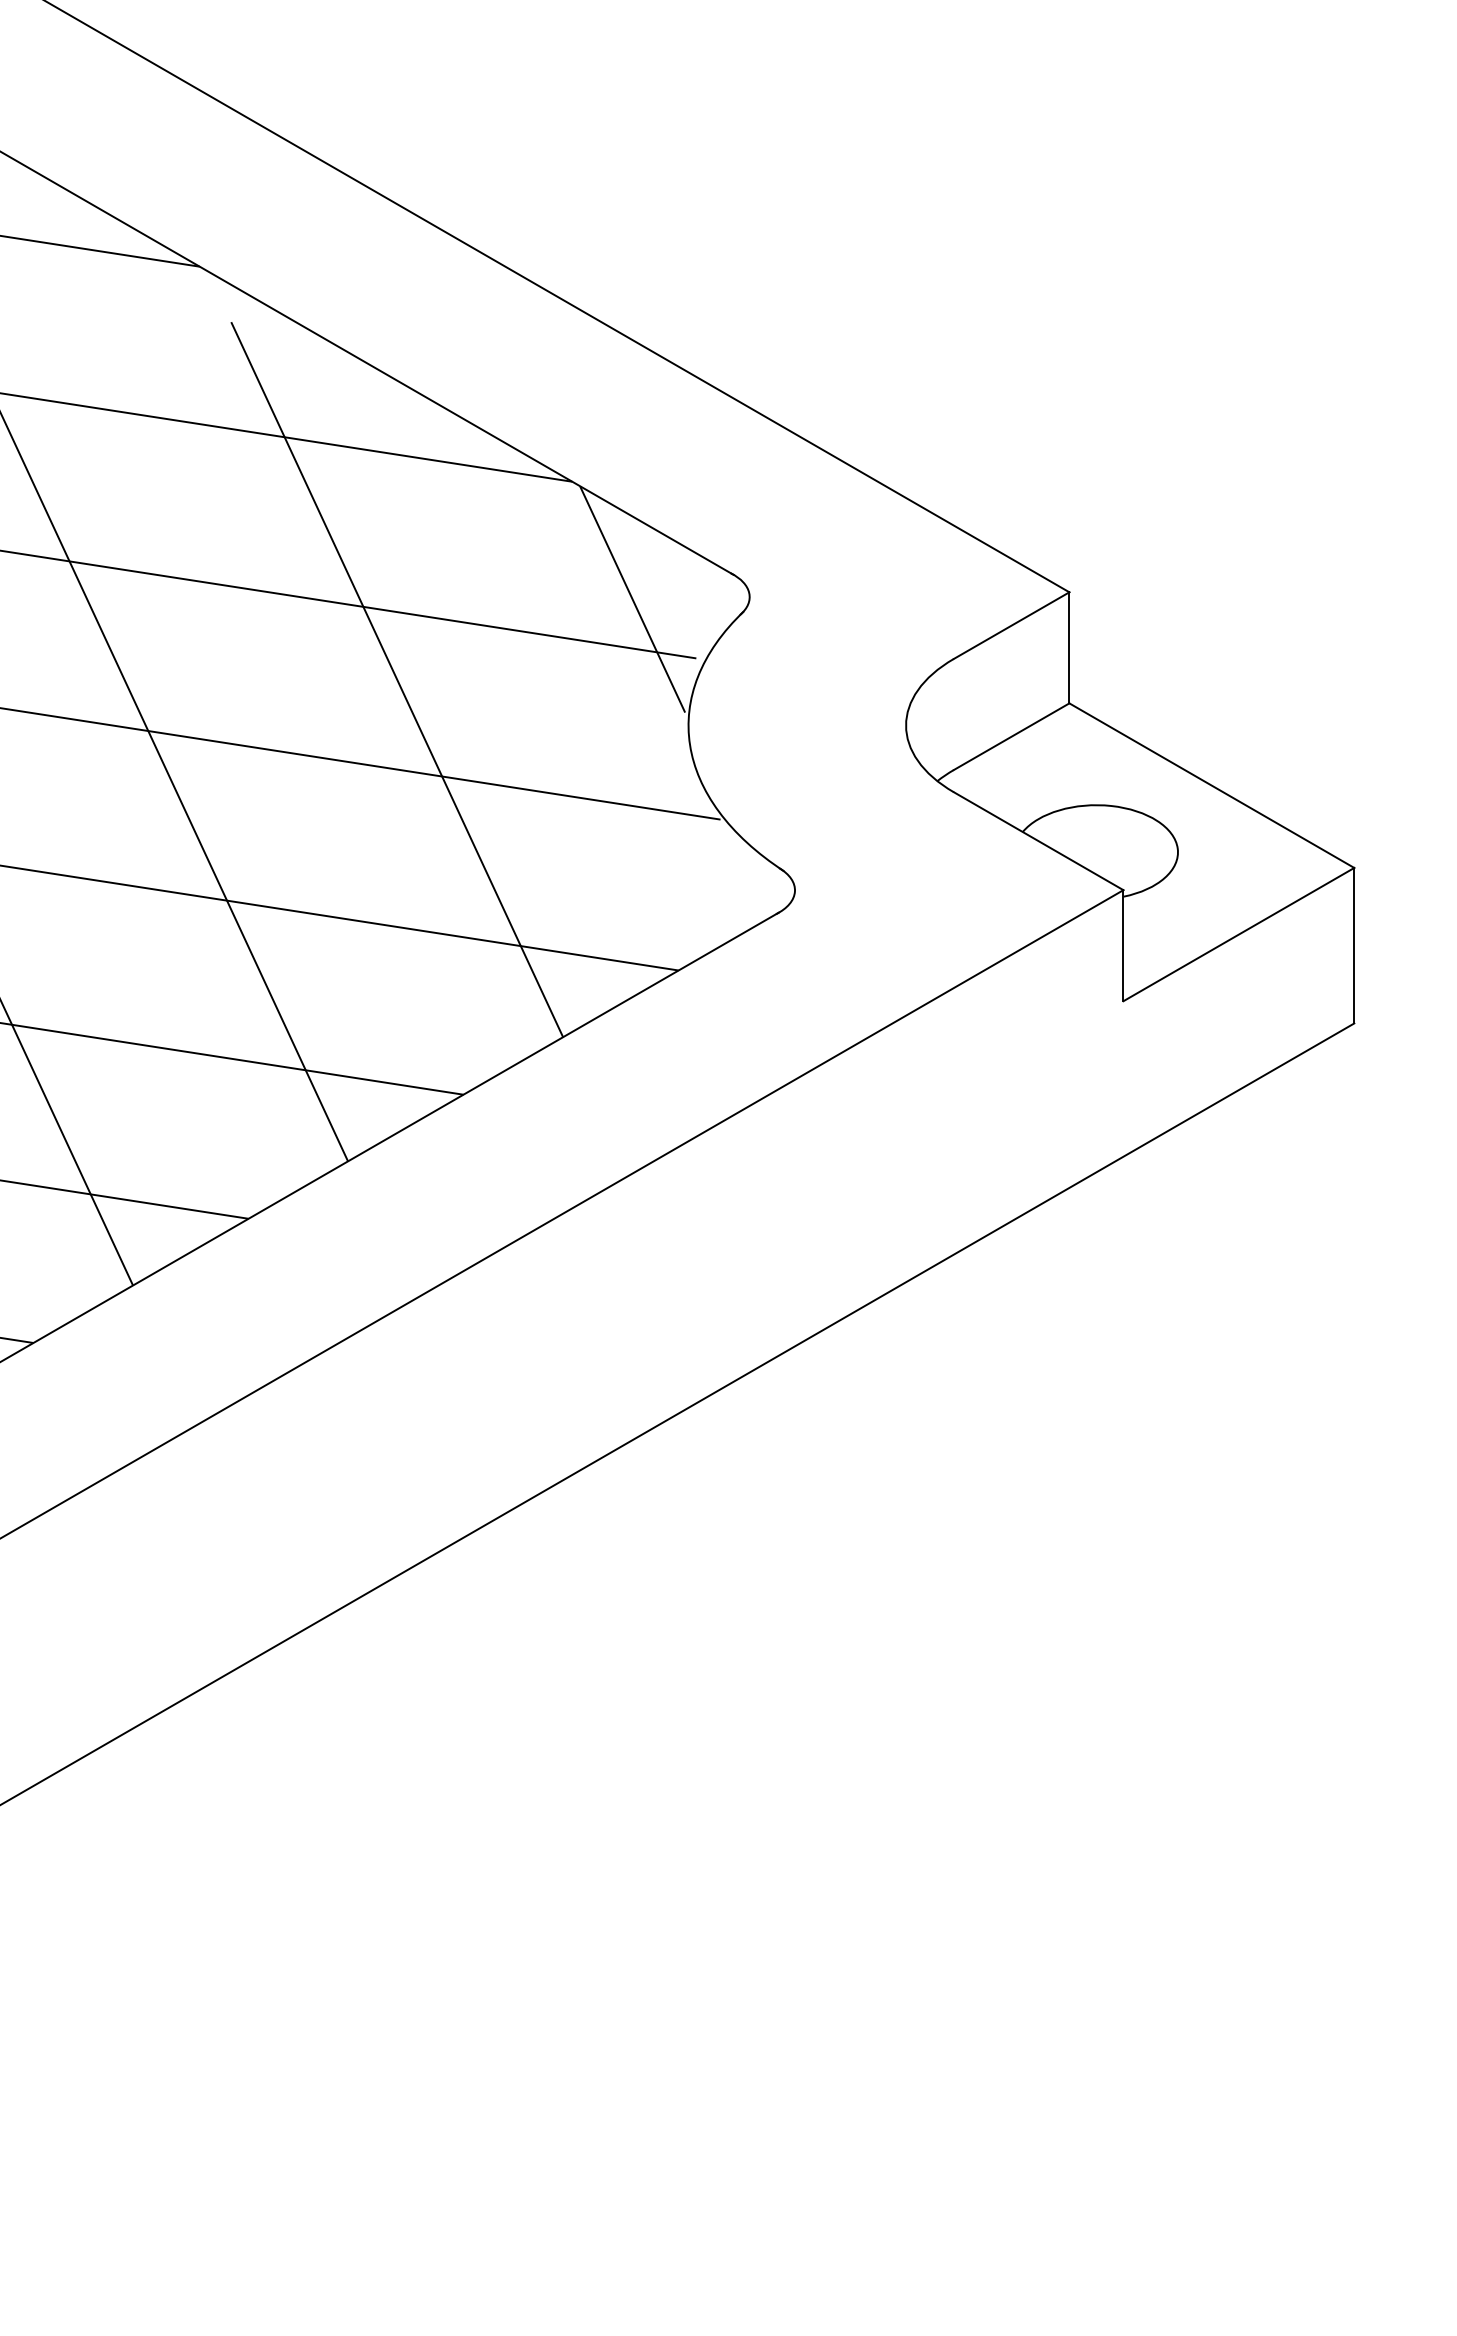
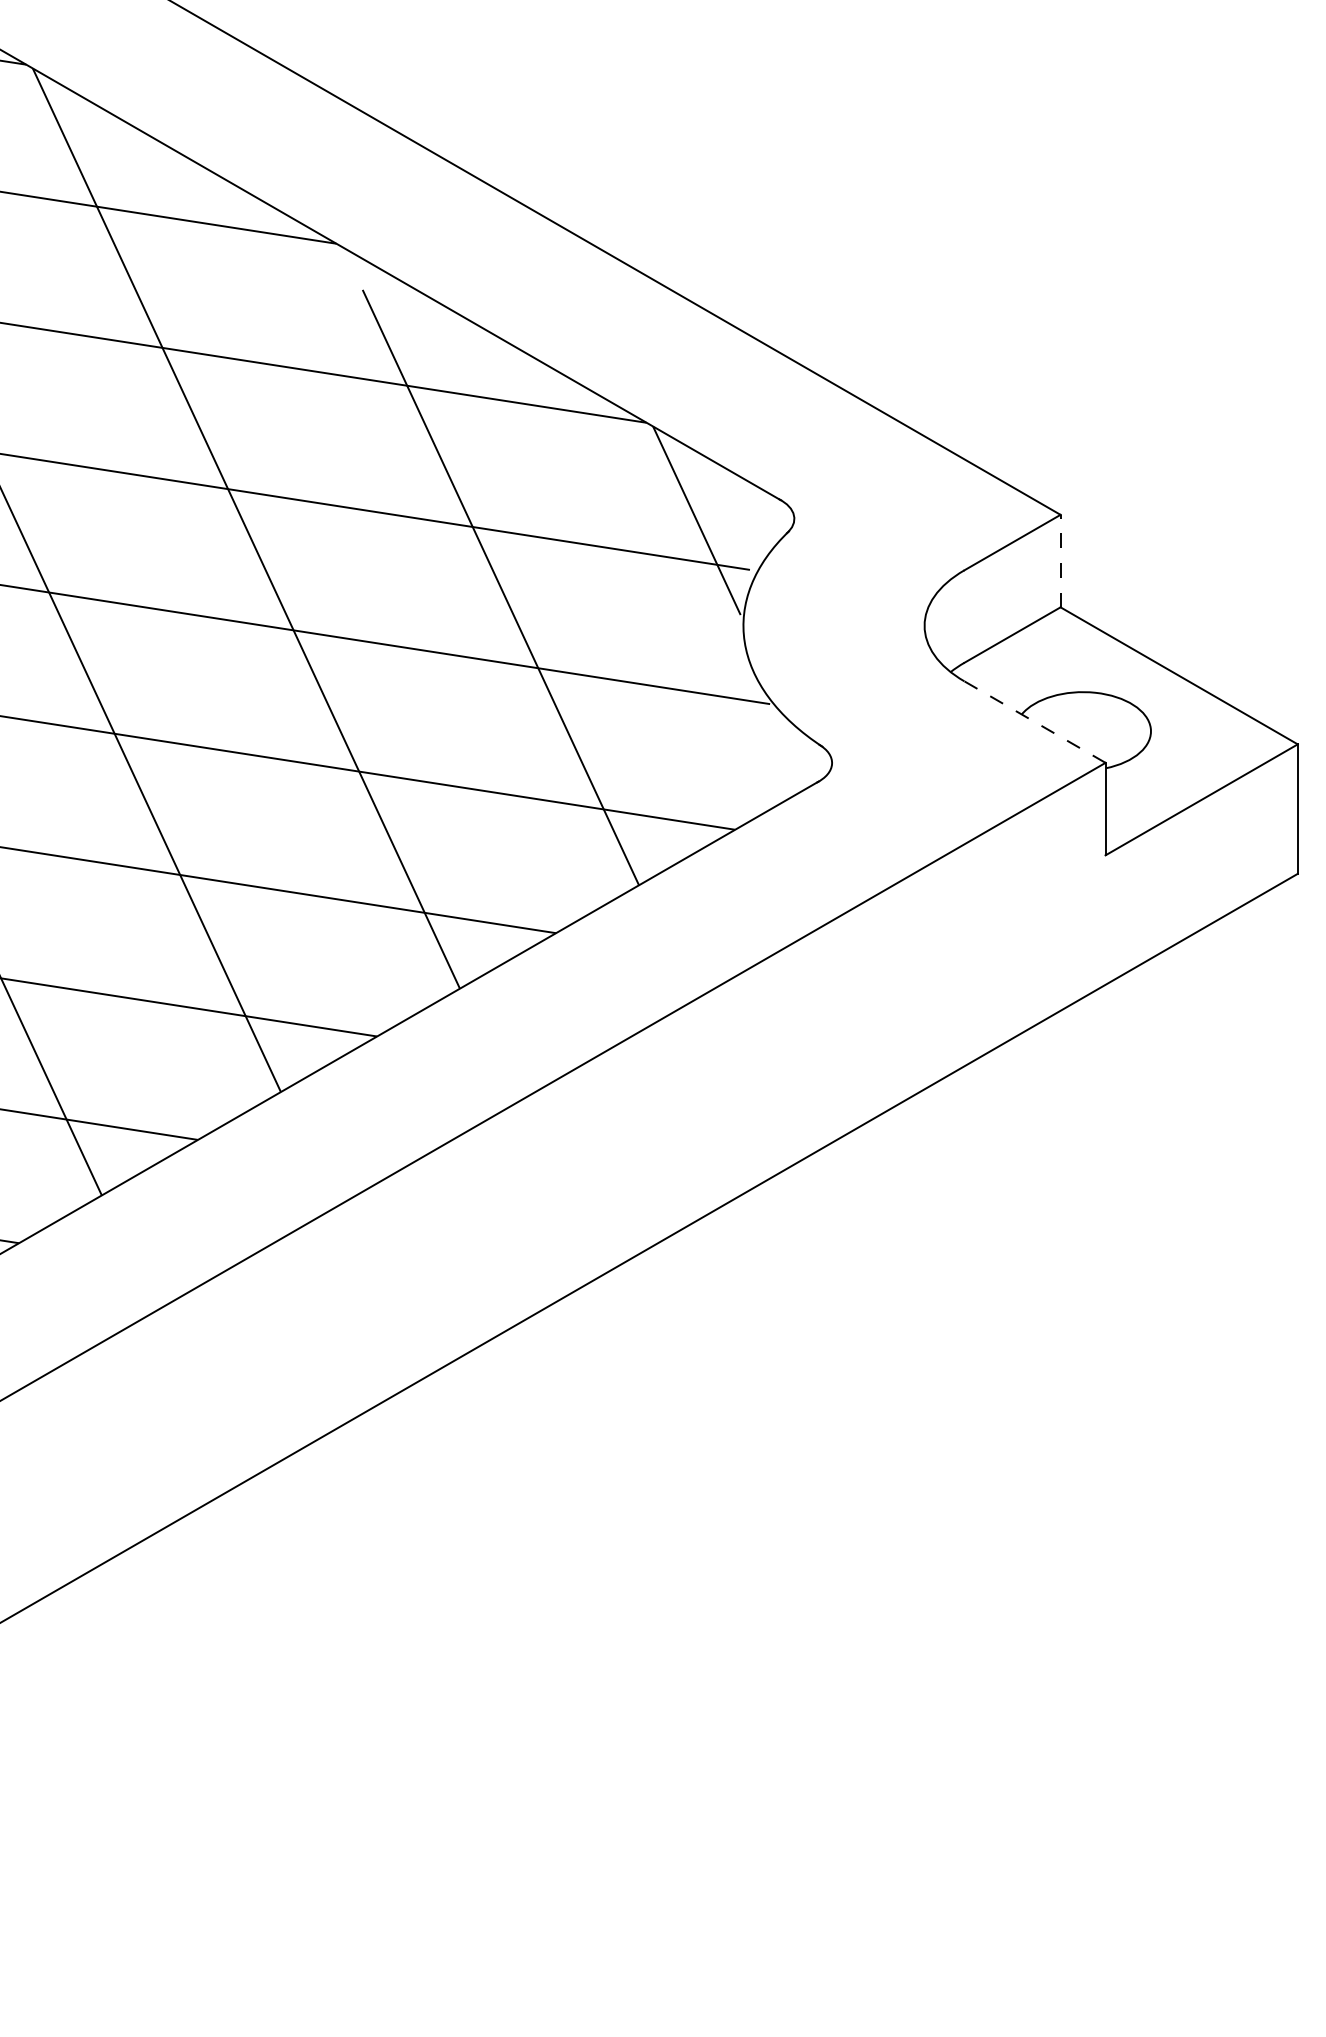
line: (1069, 647) -> (1060, 560), solid -> dashed
line: (1038, 841) -> (1034, 722), solid -> dashed

